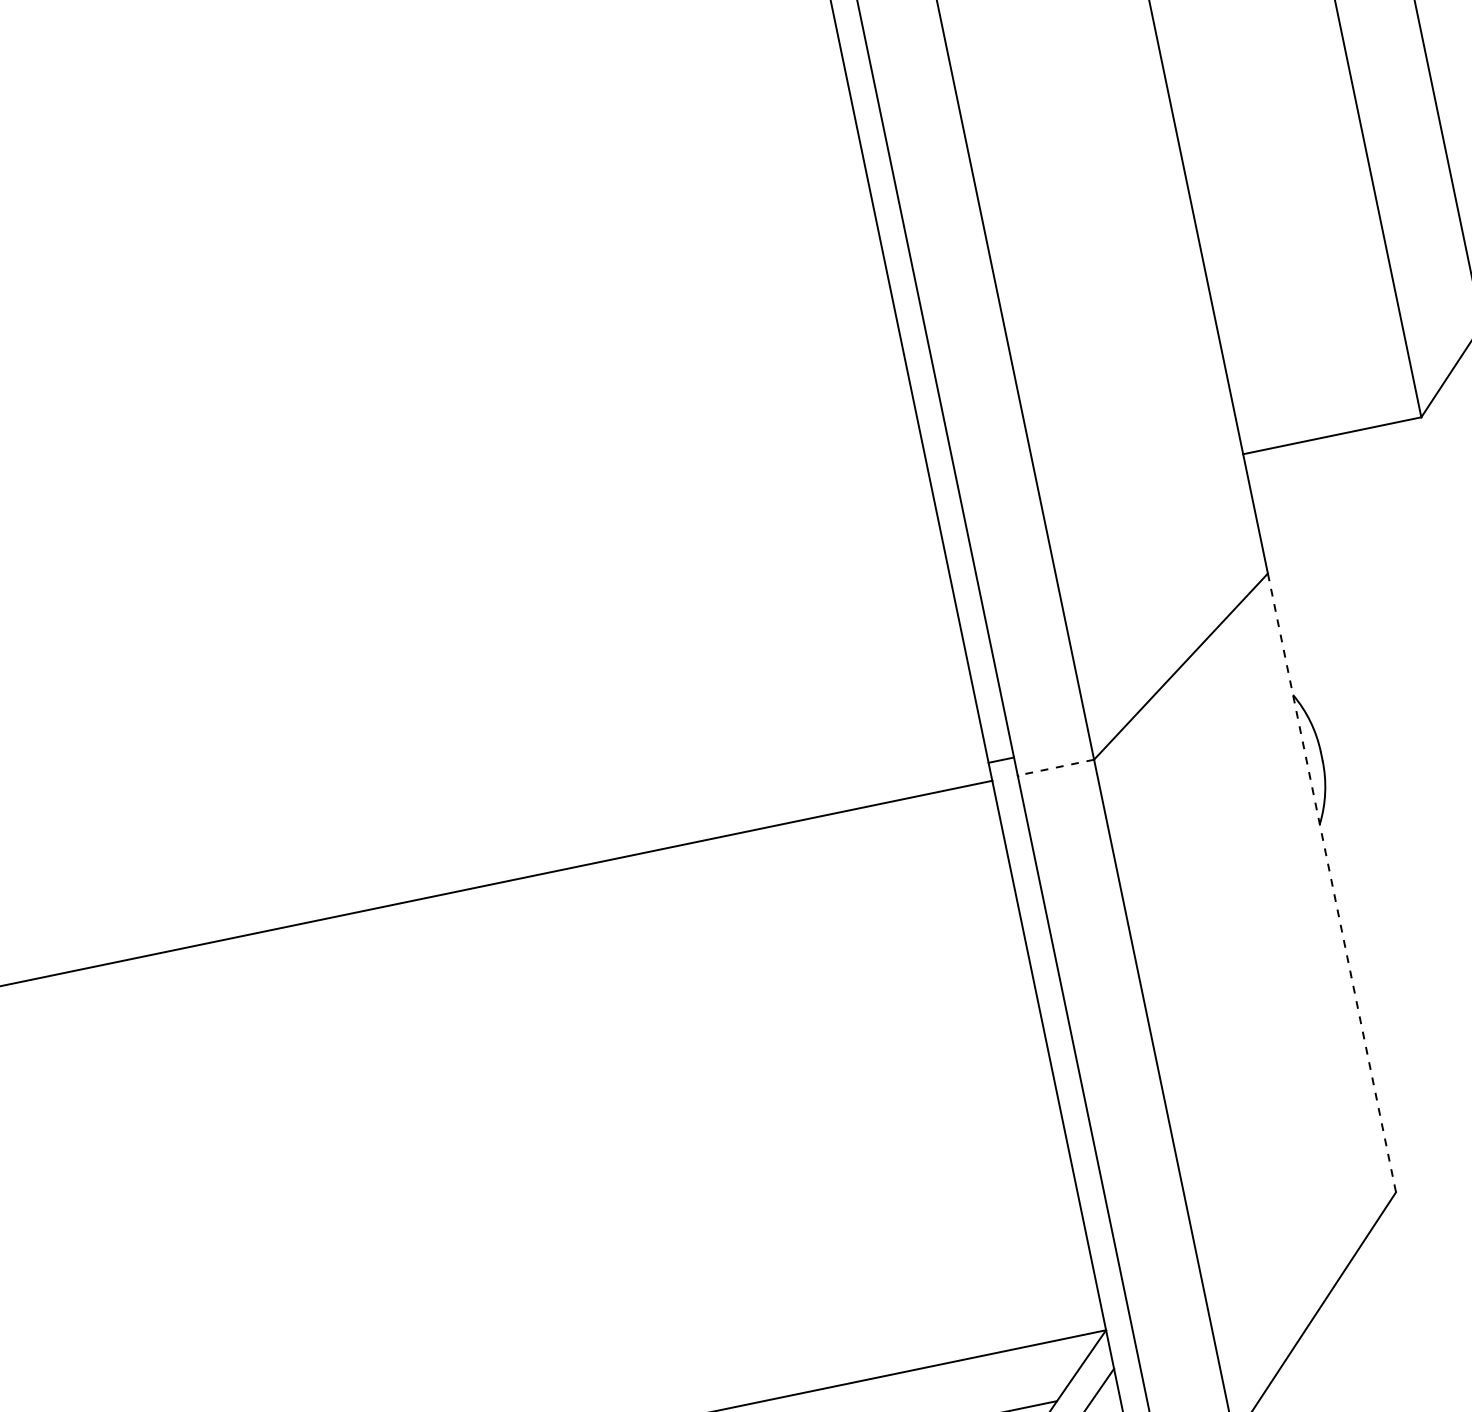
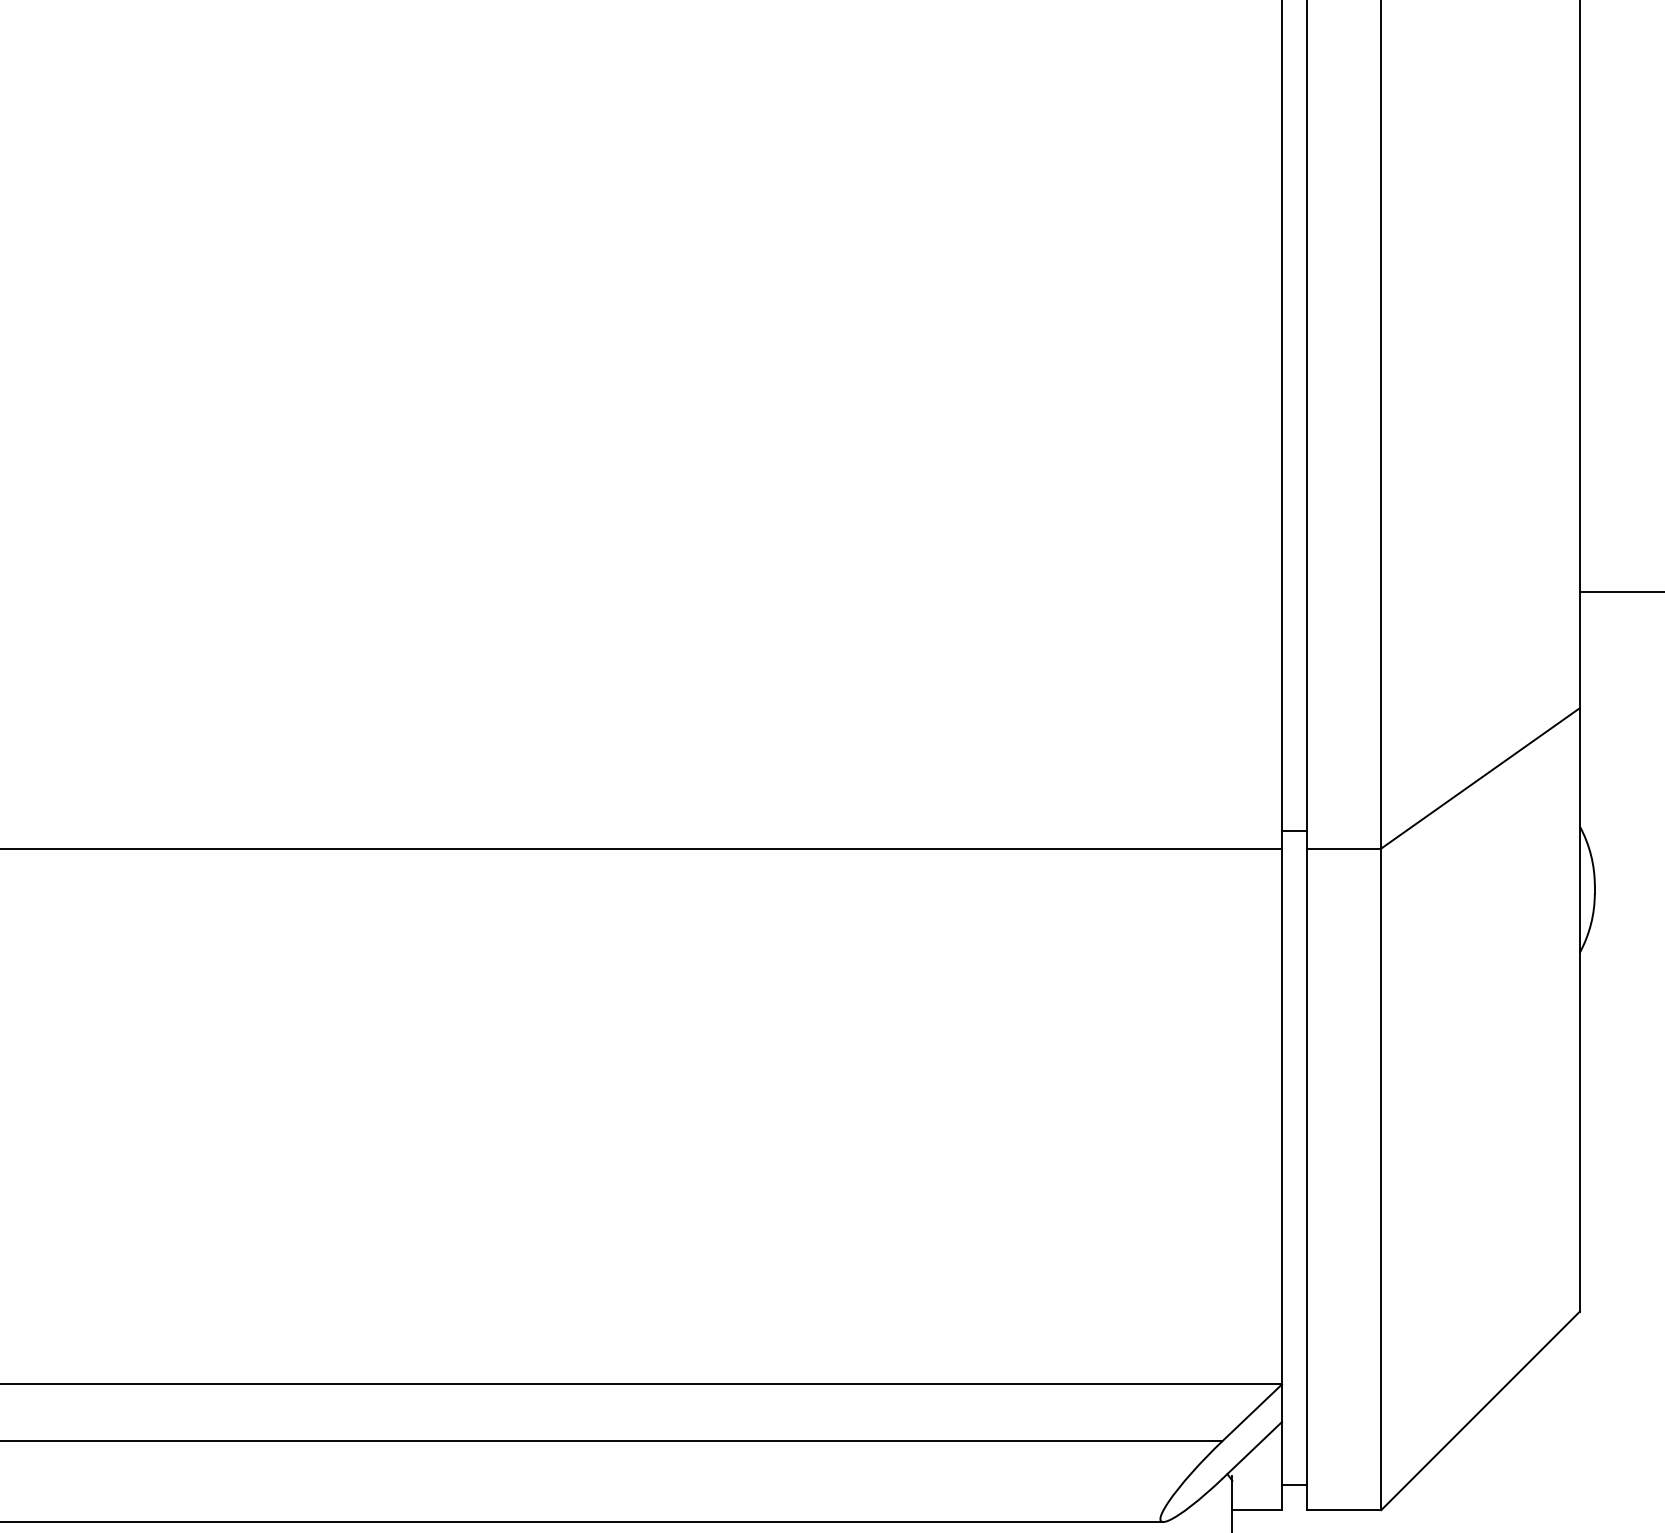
line: (1055, 767) -> (1343, 848), dashed -> solid
line: (1331, 882) -> (1579, 1009), dashed -> solid

